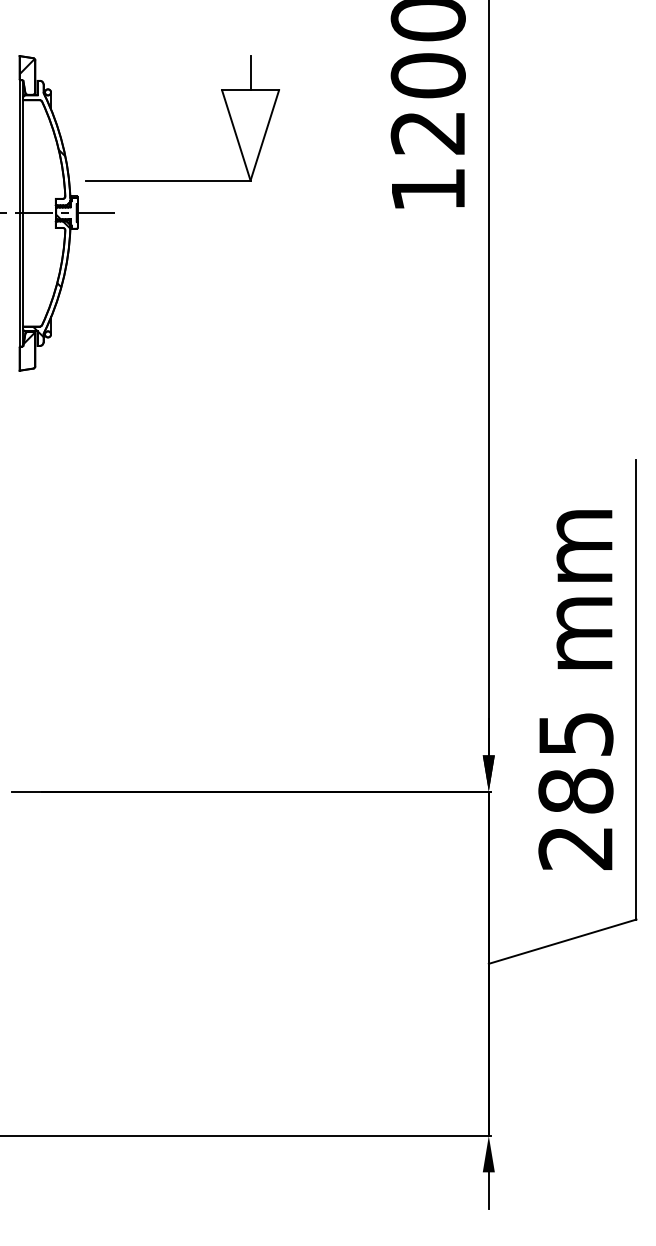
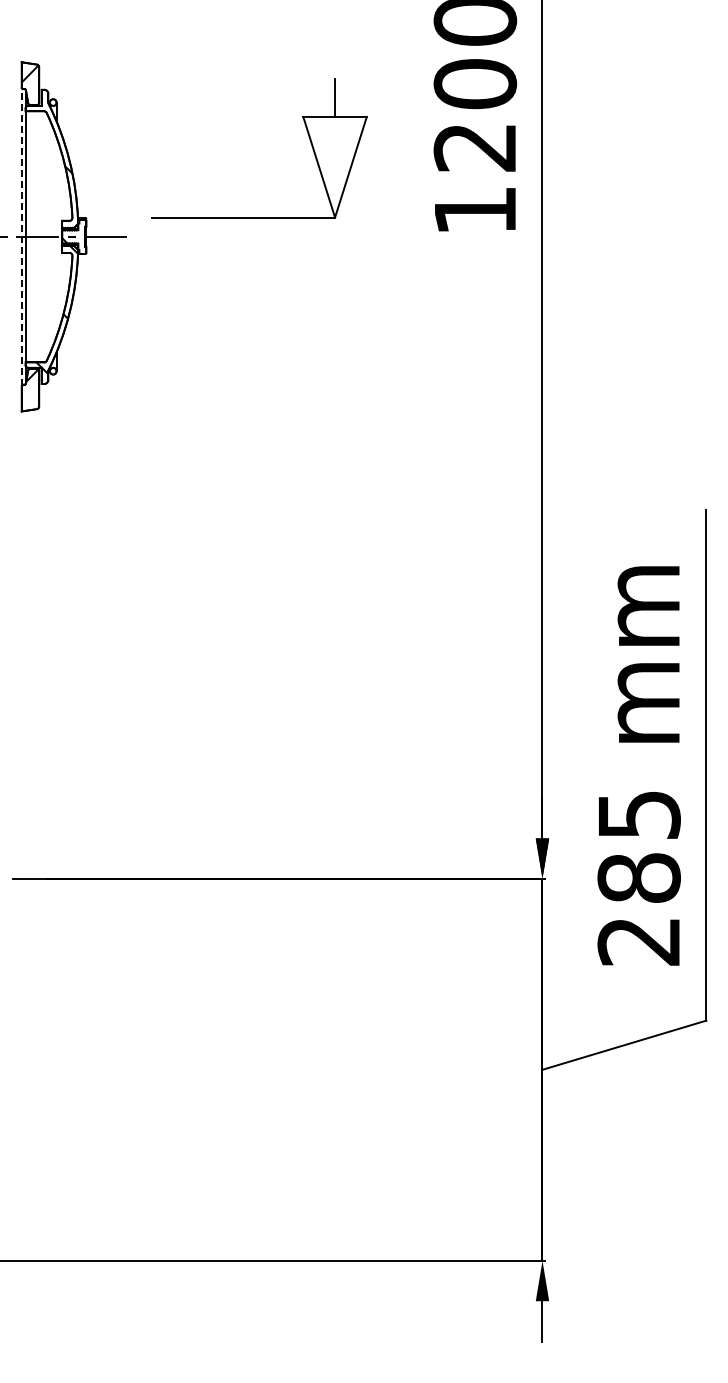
part: (225, 105) -> (307, 134), moved
line: (19, 213) -> (21, 236), solid -> dashed

